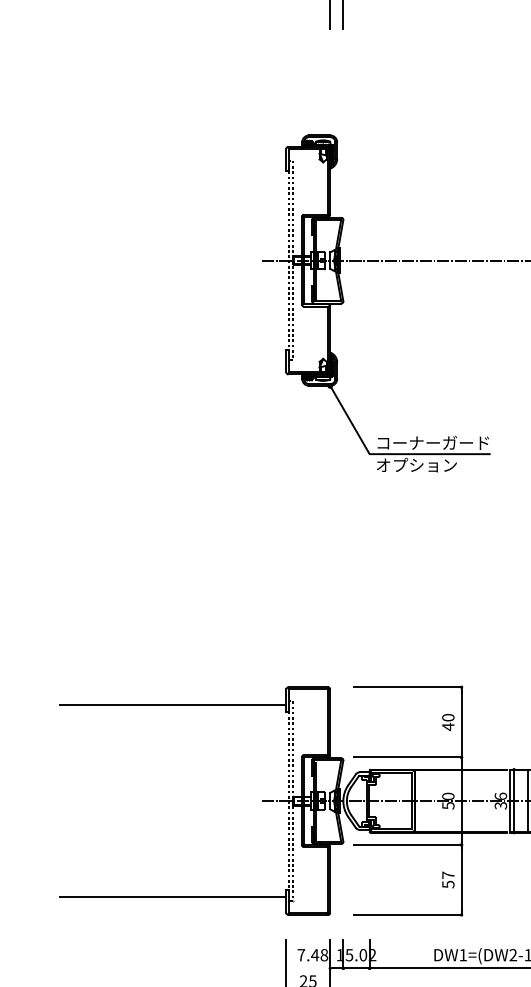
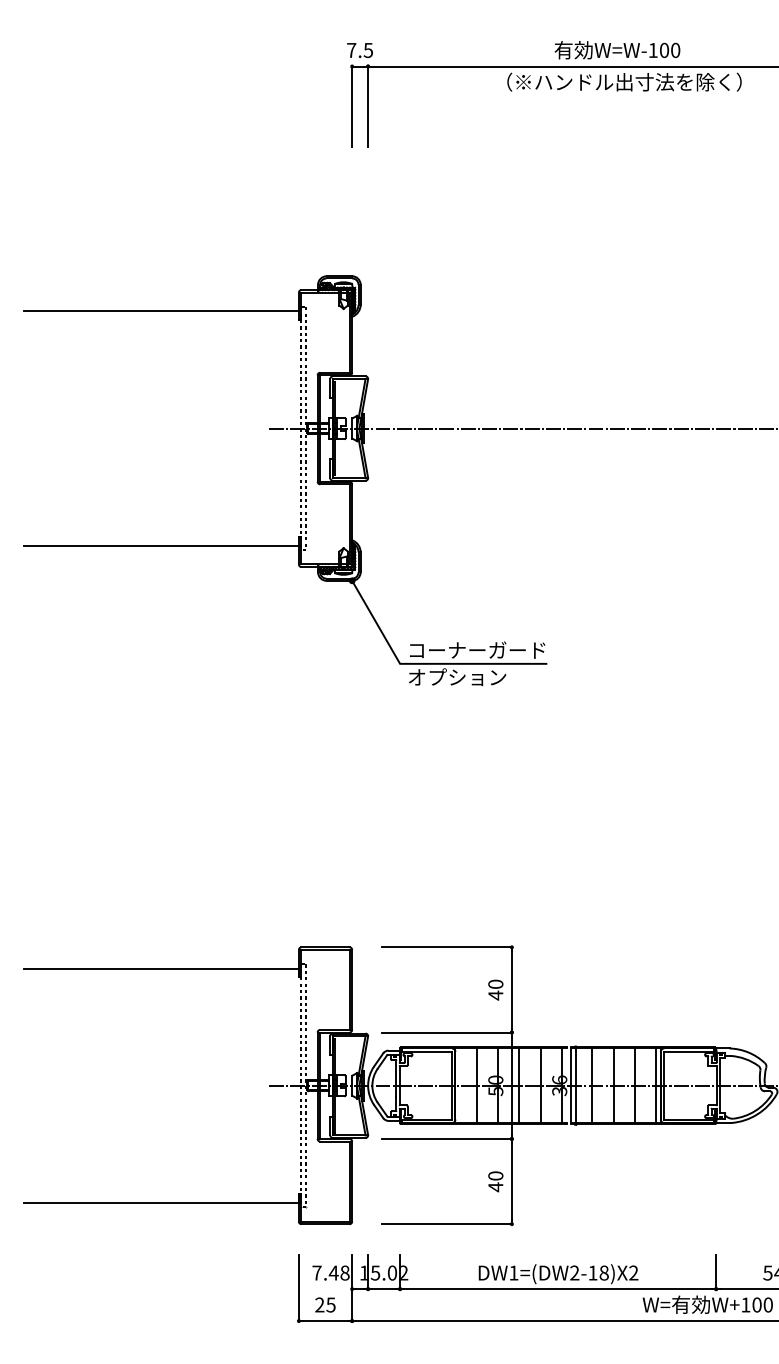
line: (172, 164) -> (160, 311), added
line: (172, 356) -> (160, 545), added
hatch: (458, 800) -> (508, 1085), added
text: (448, 879) -> (495, 1181), 57 -> 40

